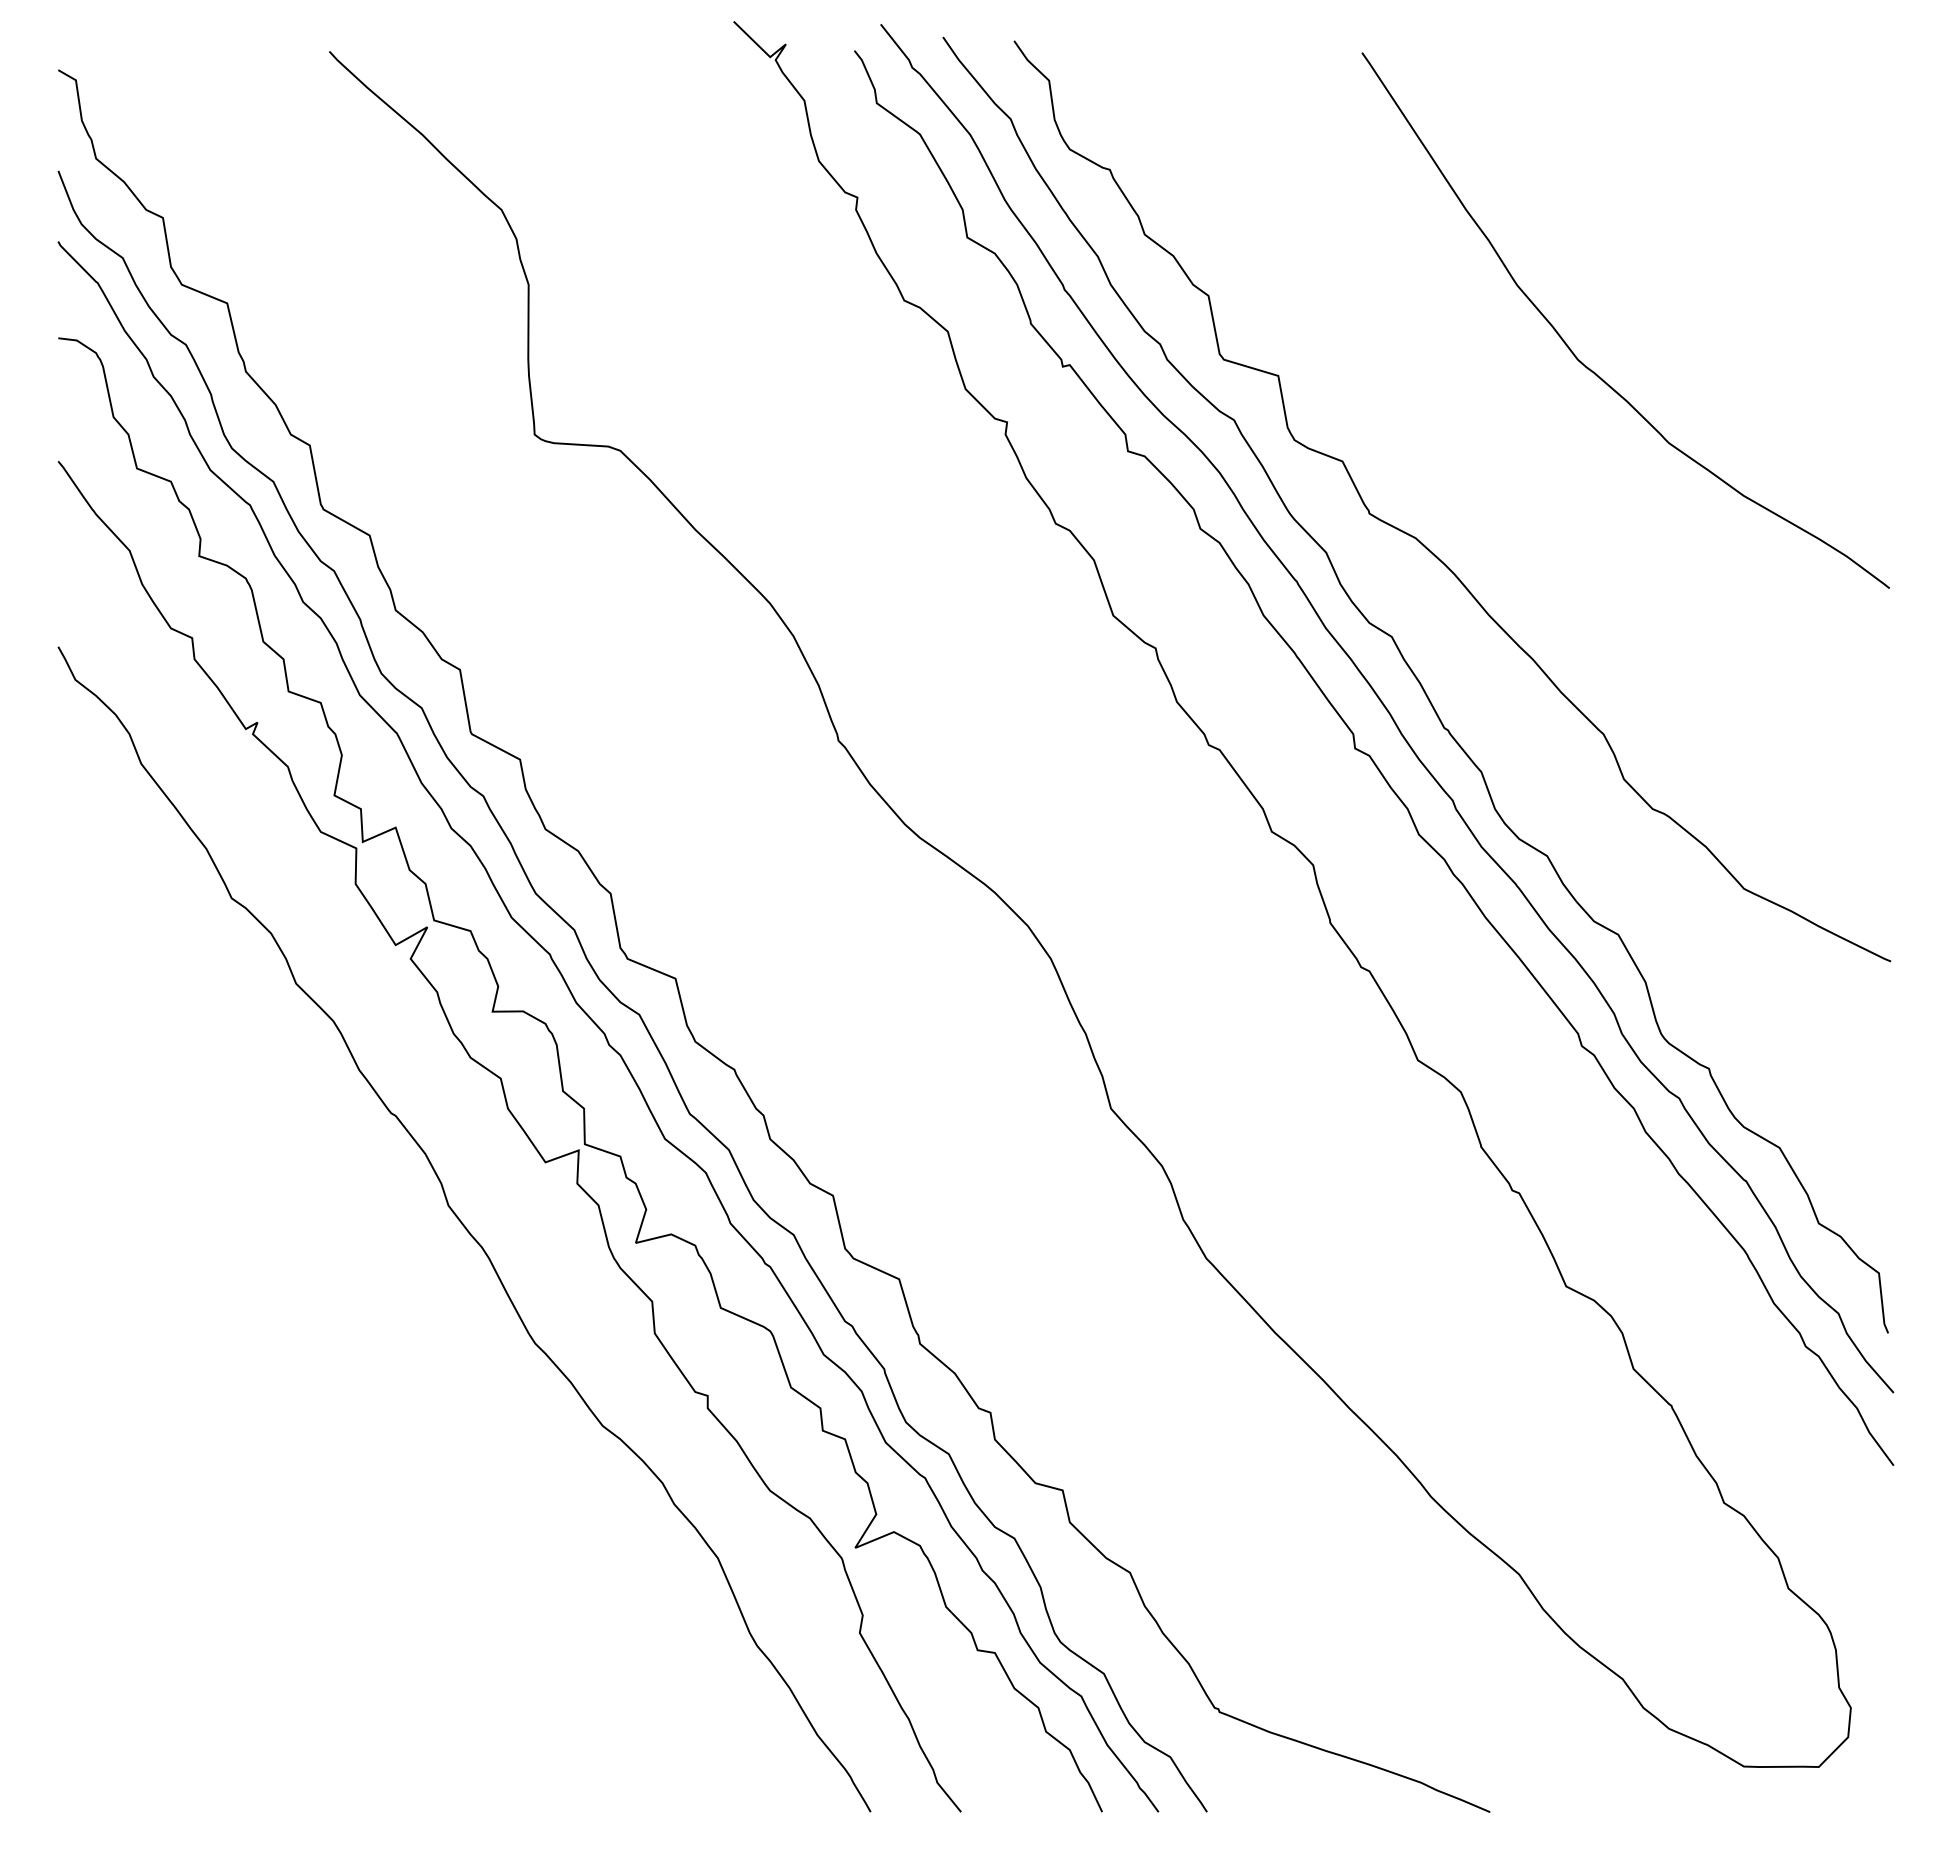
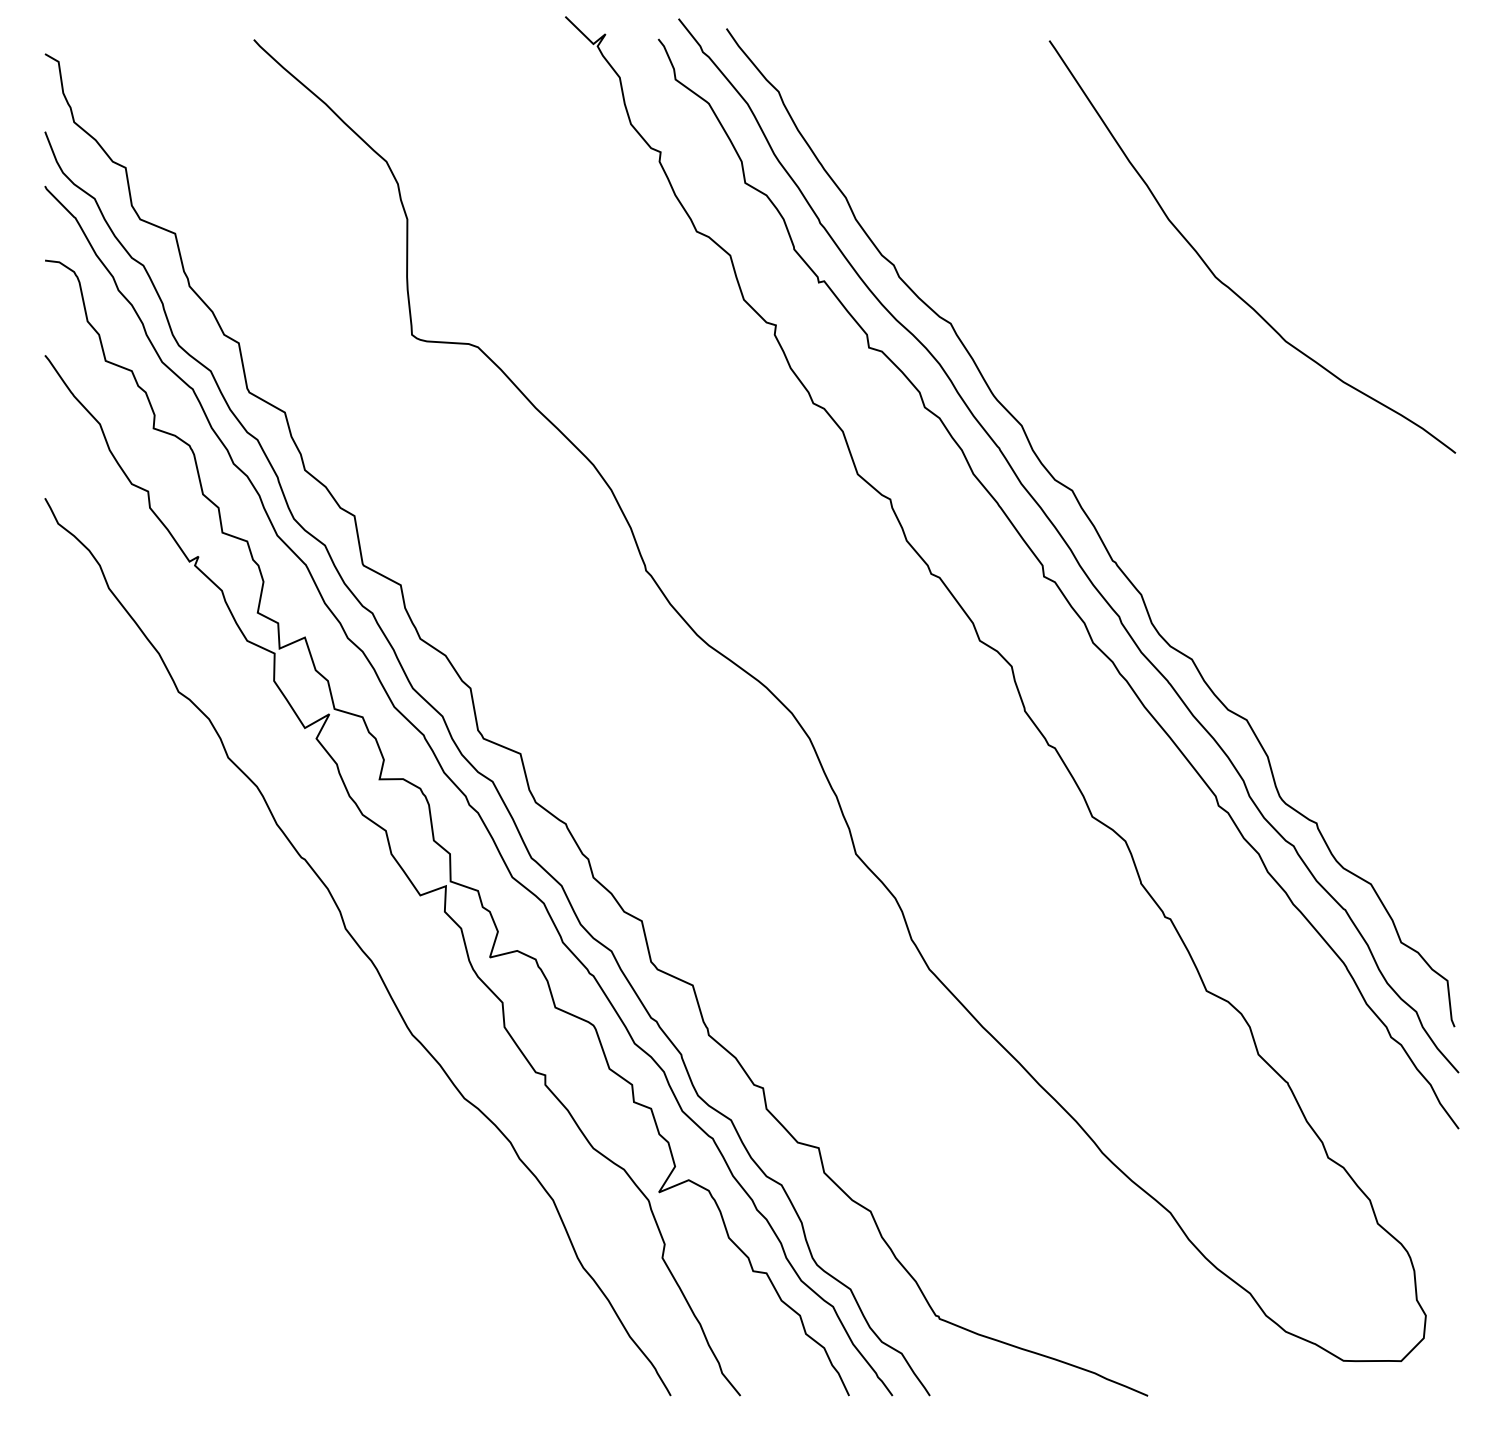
curve: (1416, 537) -> (1091, 414), removed

